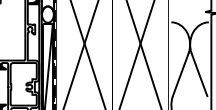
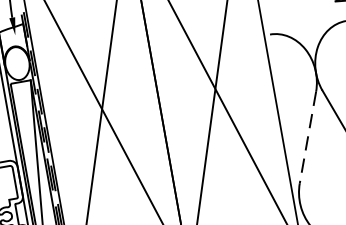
line: (180, 74) -> (307, 136), solid -> dashed

